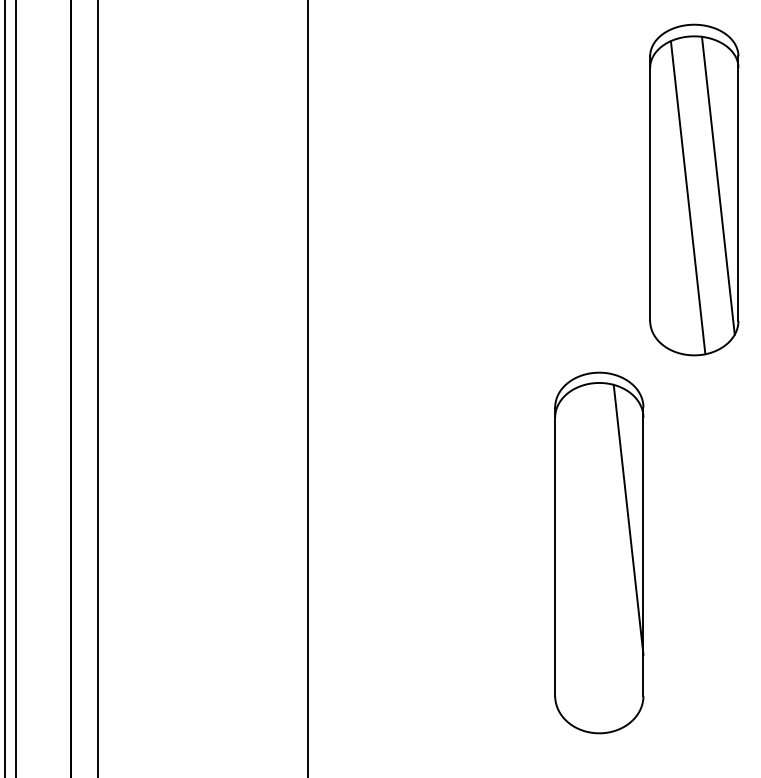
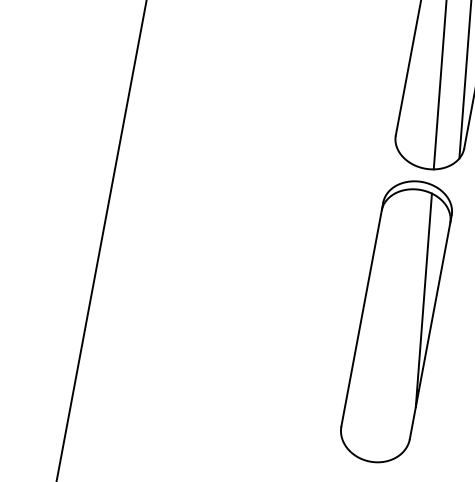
part: (599, 552) -> (396, 321), moved

